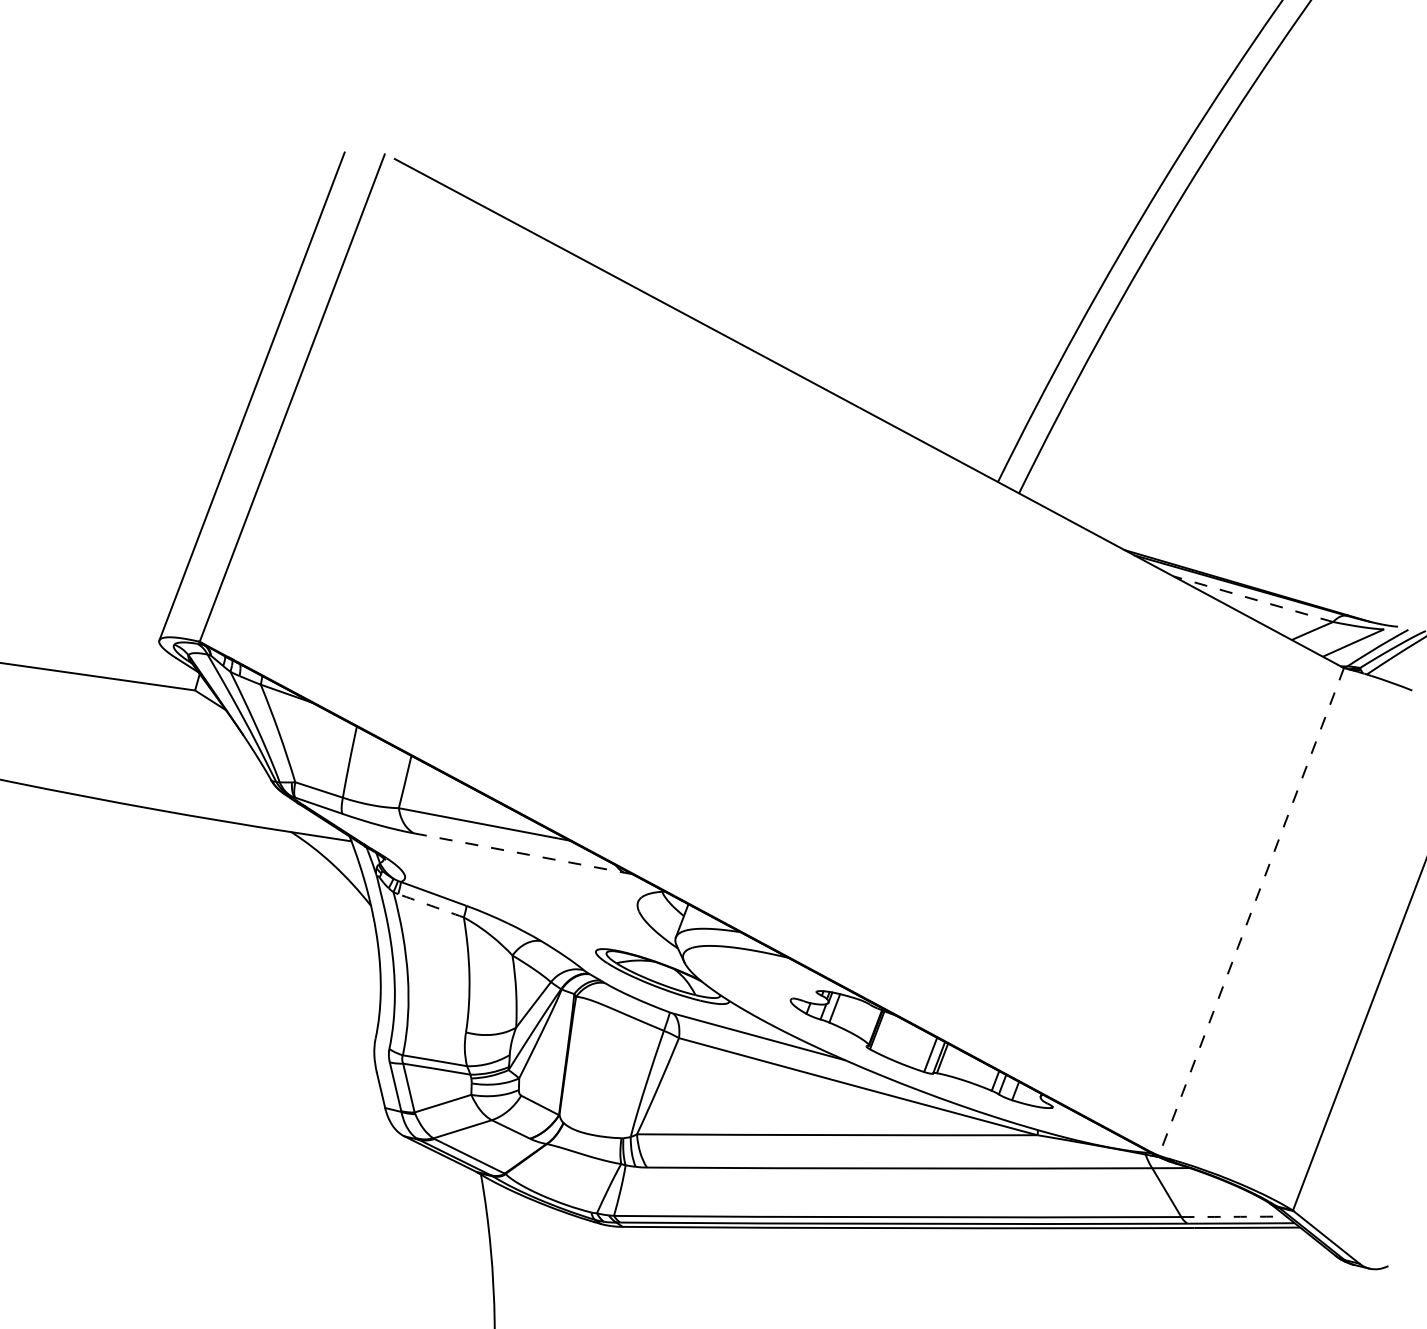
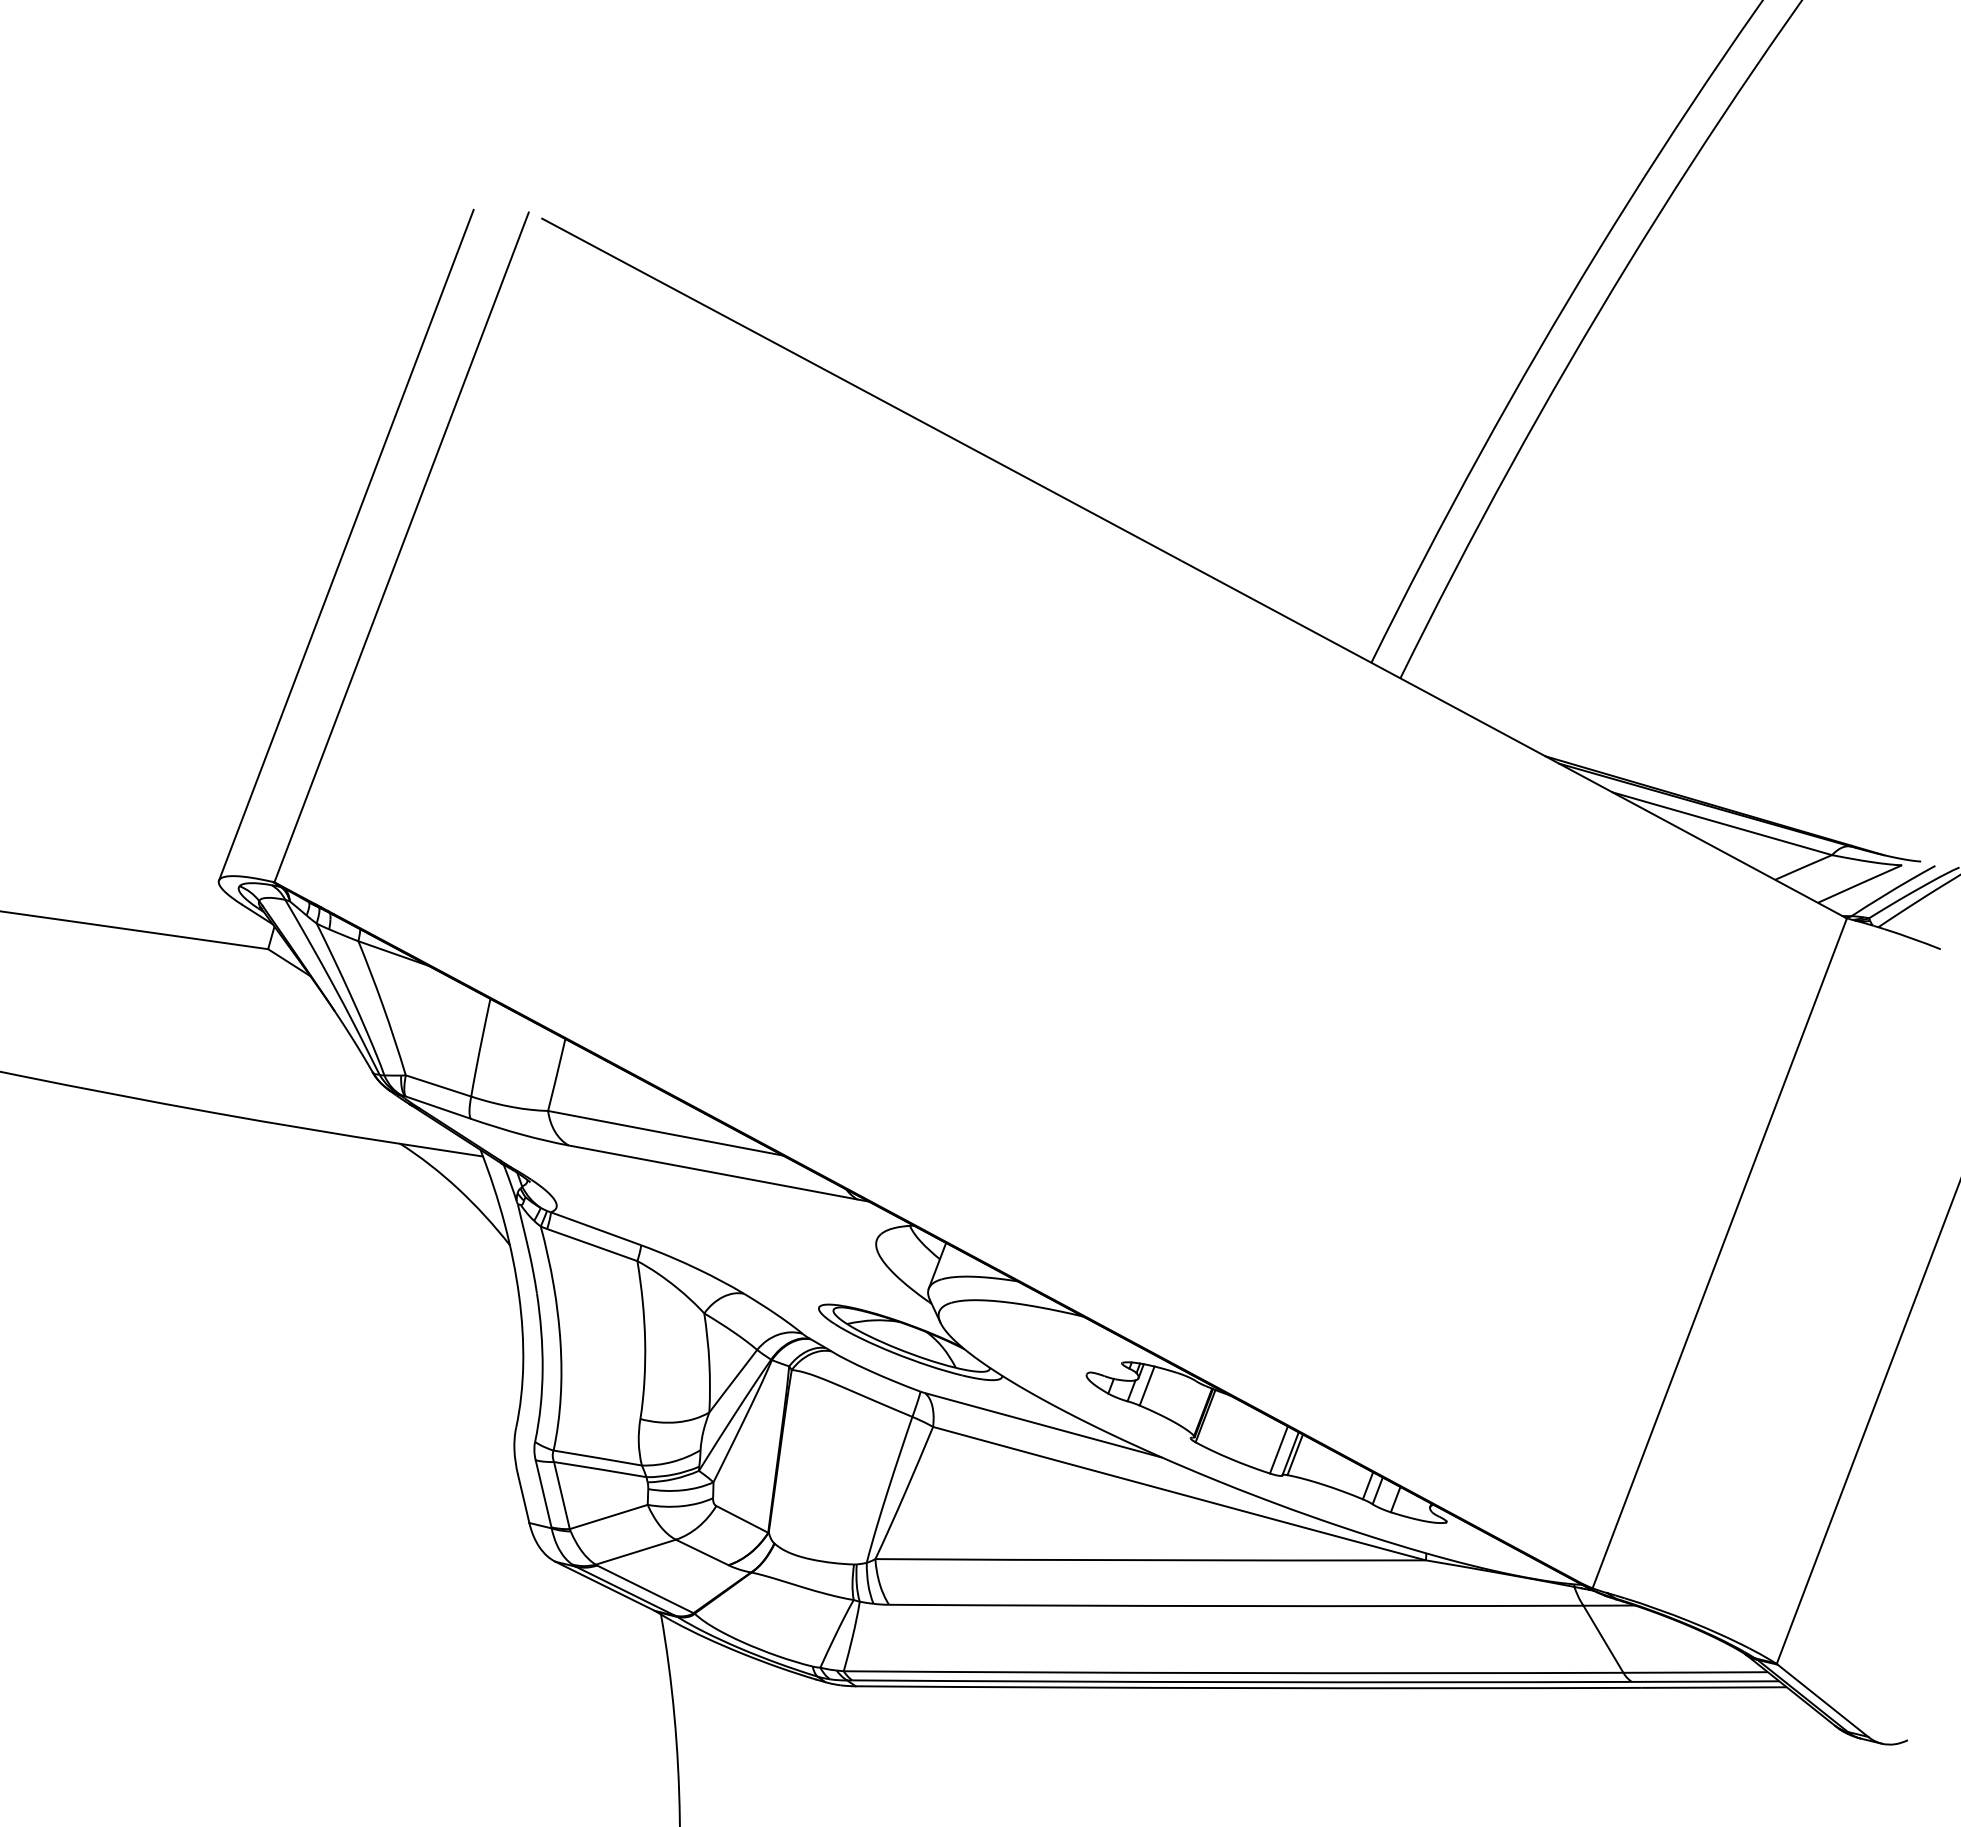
line: (1252, 599) -> (1721, 823), dashed -> solid
line: (519, 852) -> (713, 1172), dashed -> solid
arc: (431, 906) -> (592, 1245), dashed -> solid
line: (1251, 911) -> (1719, 1253), dashed -> solid
arc: (1233, 1216) -> (1695, 1672), dashed -> solid

